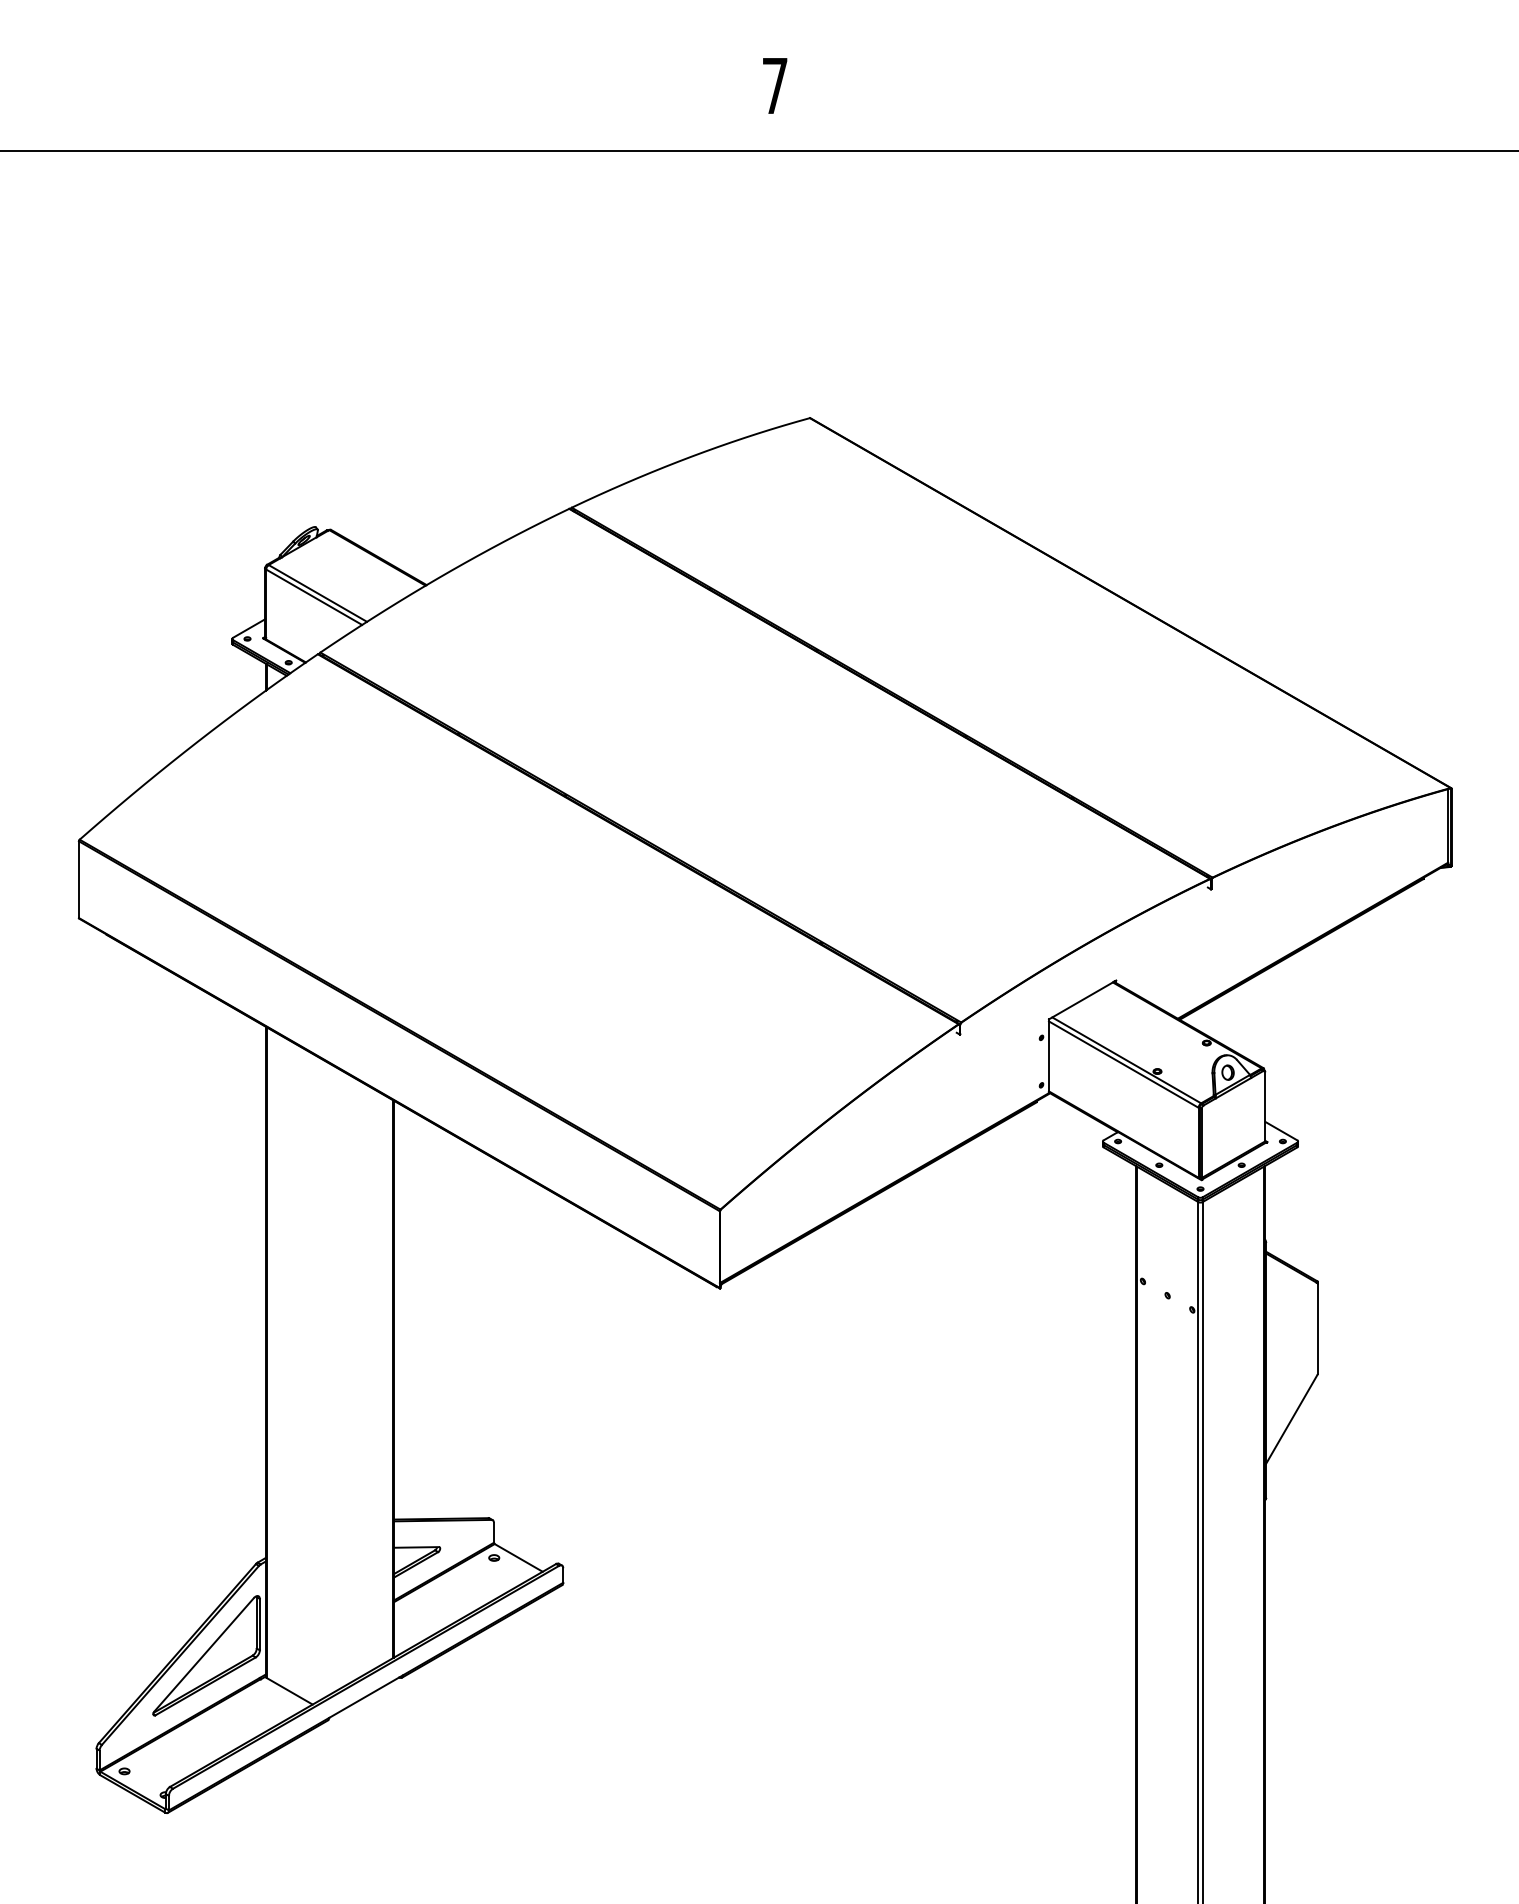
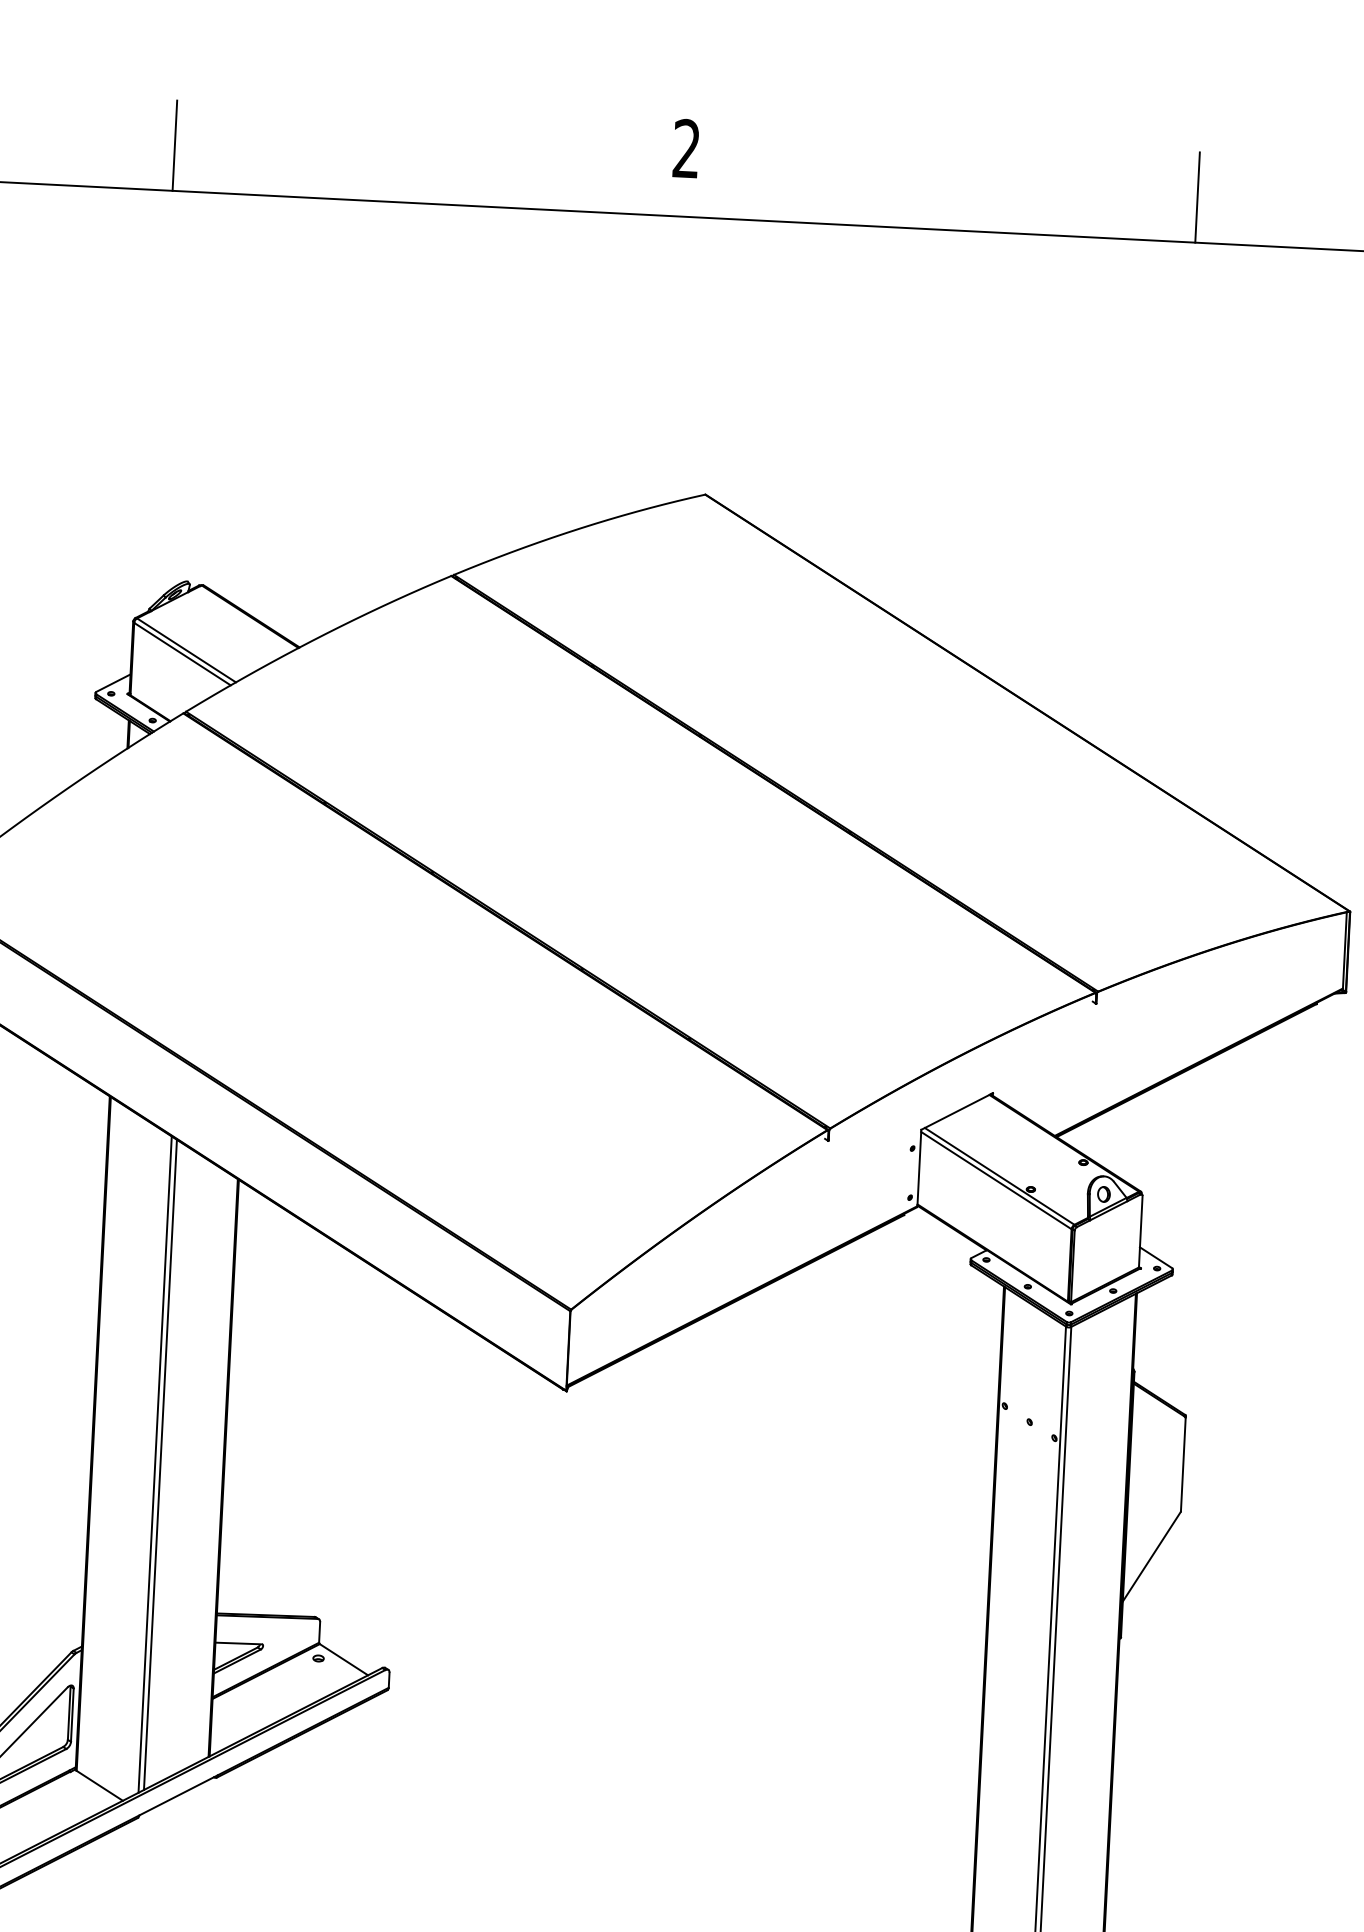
text: (774, 85) -> (686, 148), 7 -> 2
line: (282, 107) -> (175, 145), added
line: (1269, 107) -> (1197, 197), added
line: (327, 1379) -> (155, 1464), added
line: (332, 1379) -> (160, 1465), added

